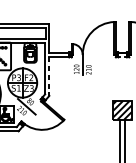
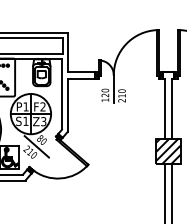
line: (49, 76) -> (67, 105), dashed -> solid
text: (18, 77) -> (25, 106), P3 -> P1
line: (120, 78) -> (165, 108), added
line: (124, 78) -> (171, 108), added

